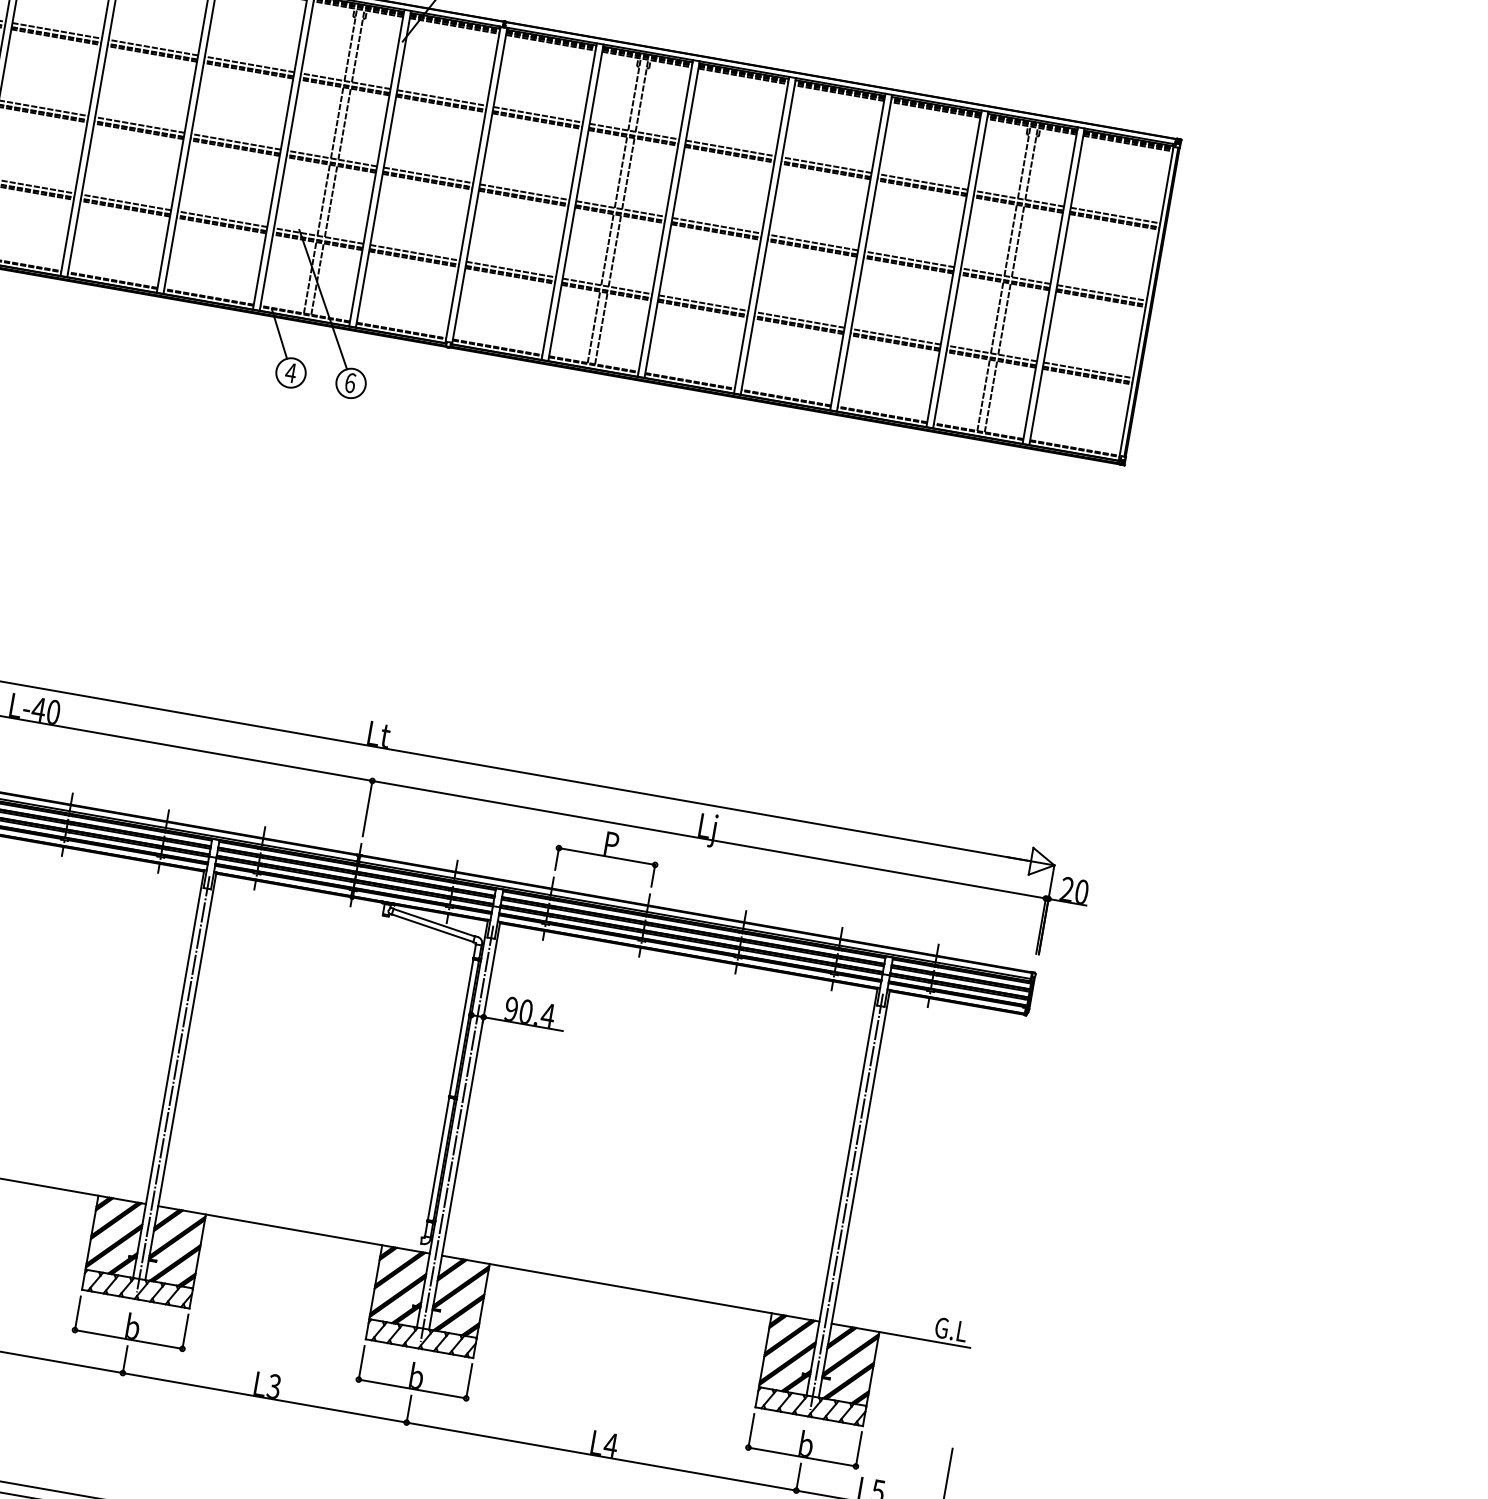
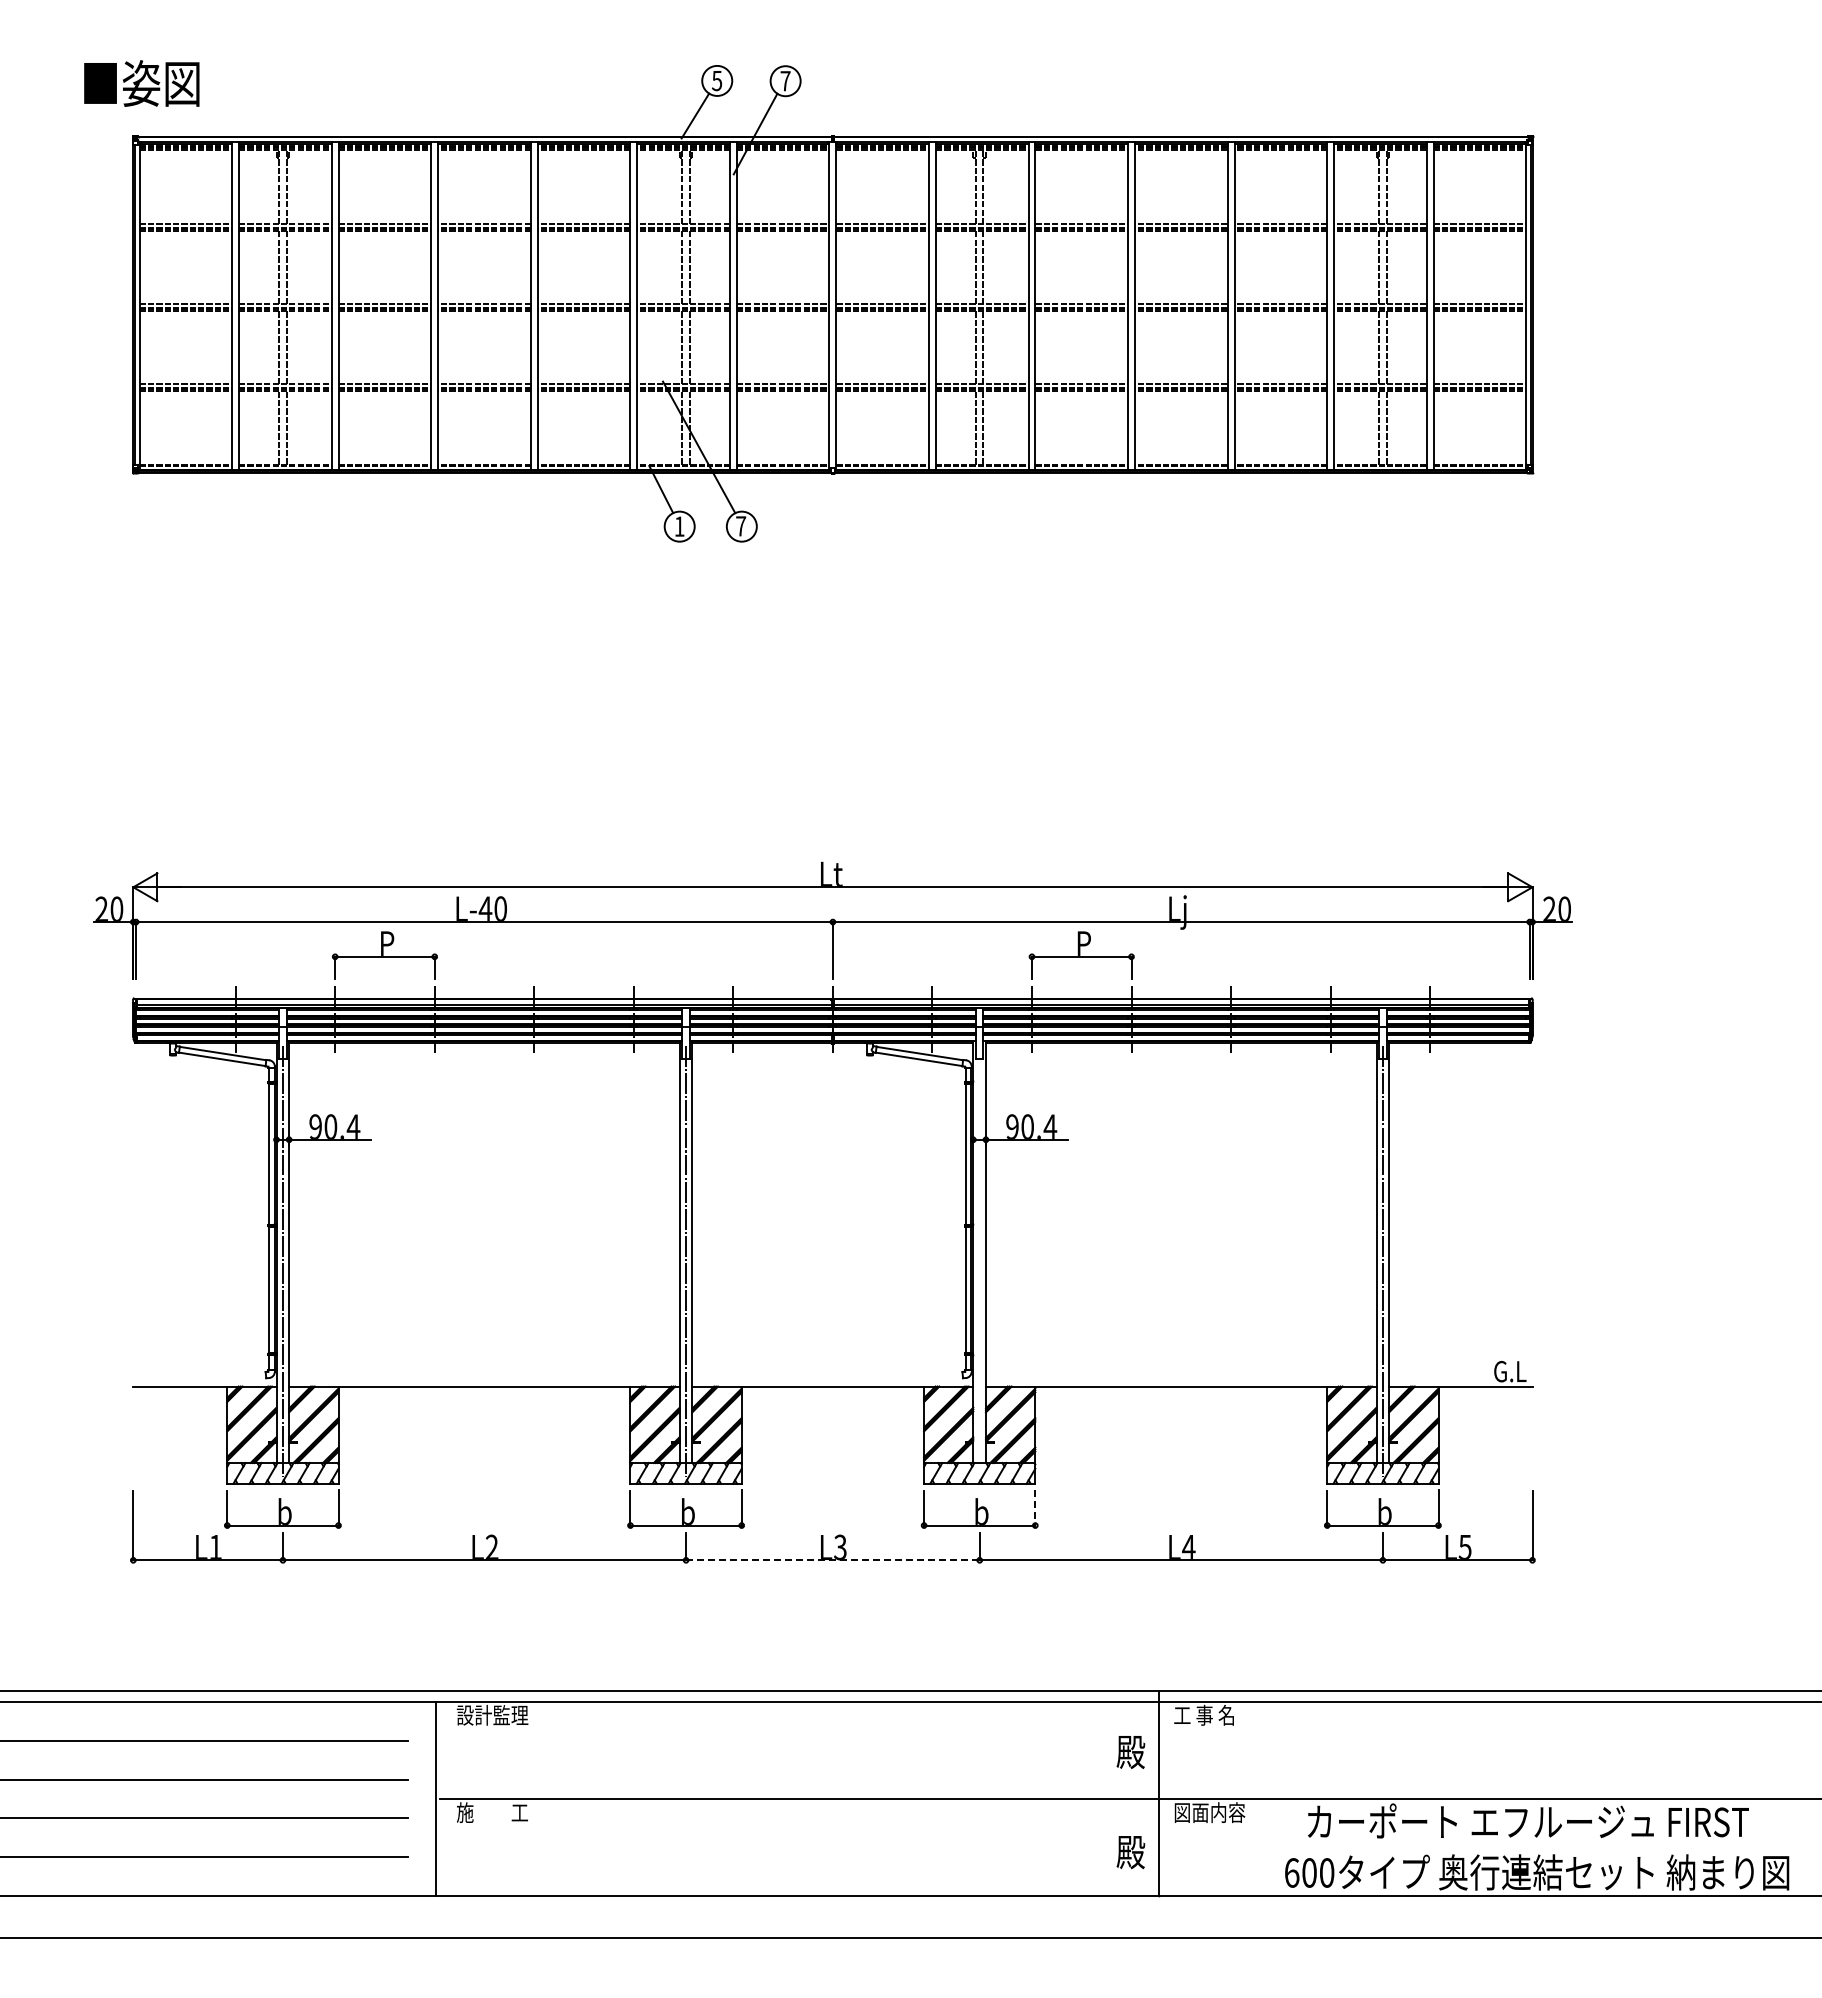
text: (290, 372) -> (679, 526), 4 -> 1
text: (350, 383) -> (741, 526), 6 -> 7
line: (456, 1133) -> (979, 1261), removed
line: (469, 1380) -> (1035, 1507), solid -> dashed
line: (264, 1397) -> (832, 1560), solid -> dashed

